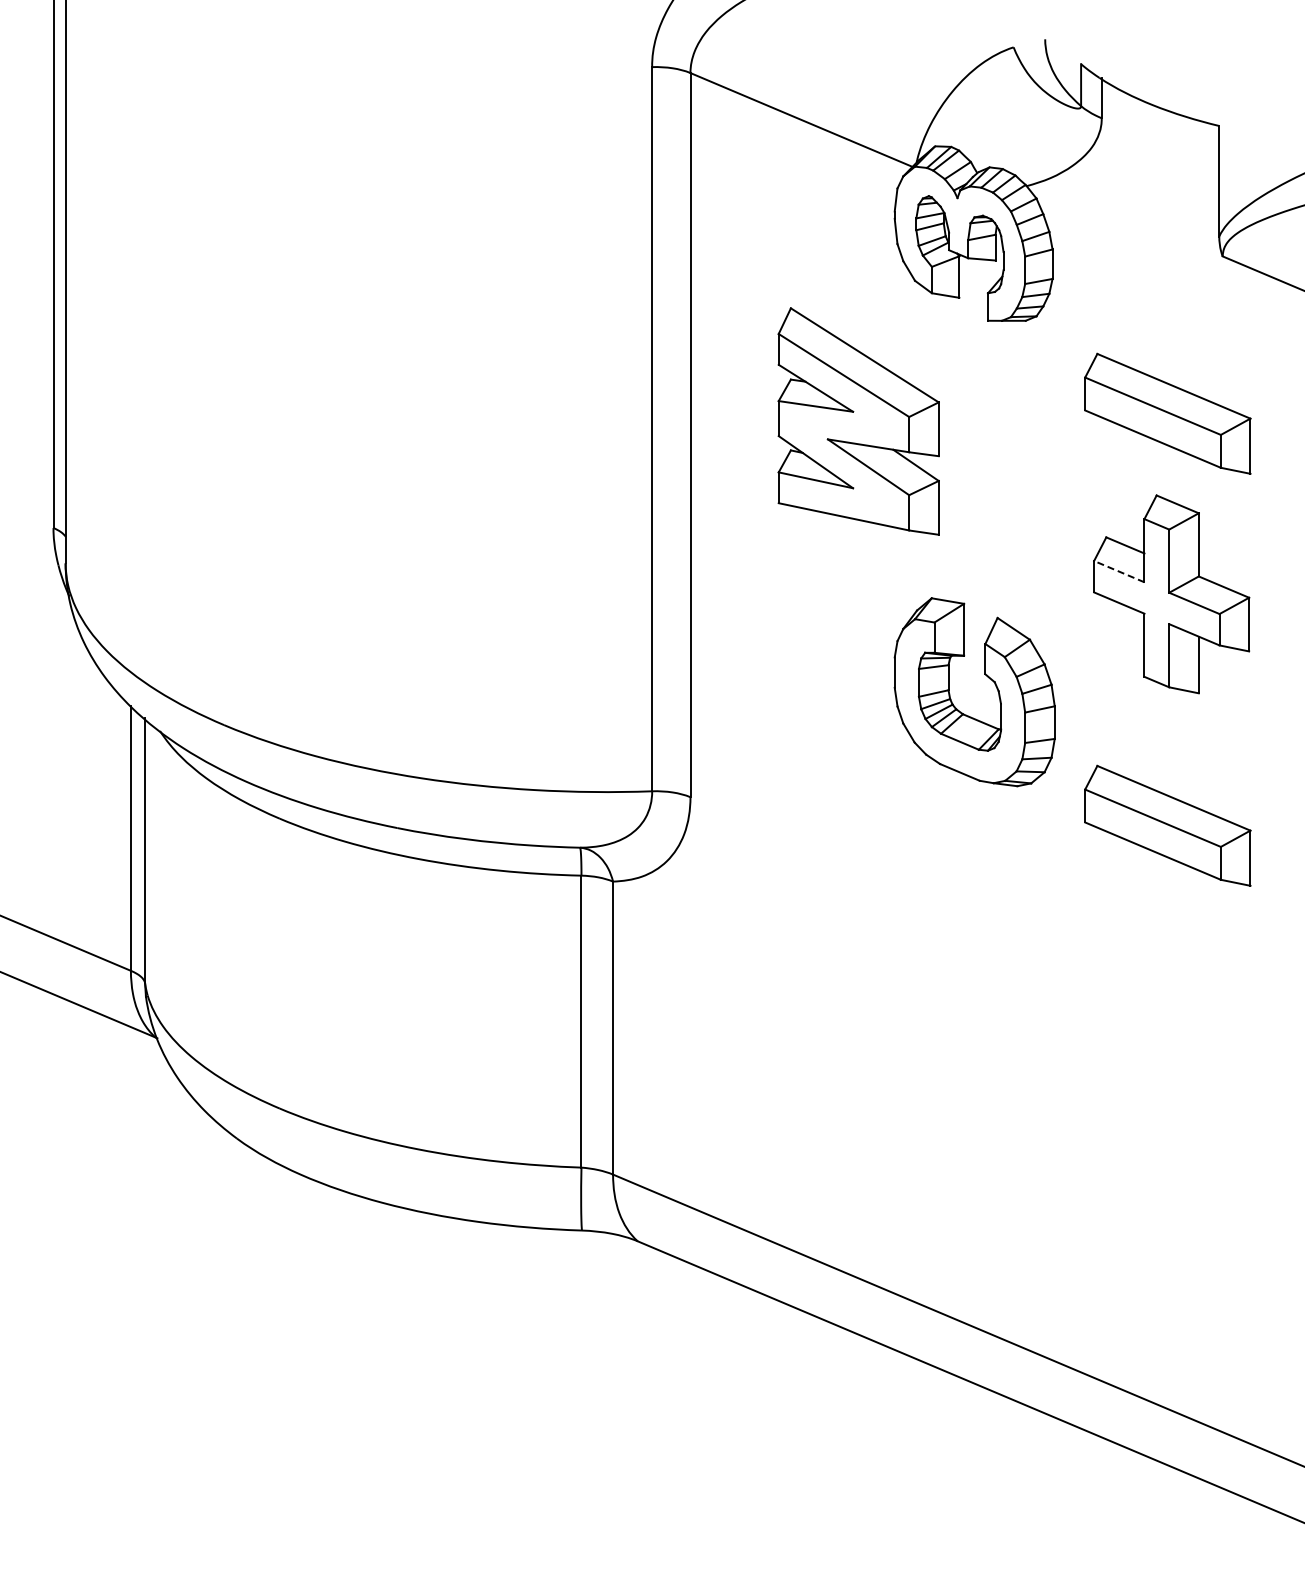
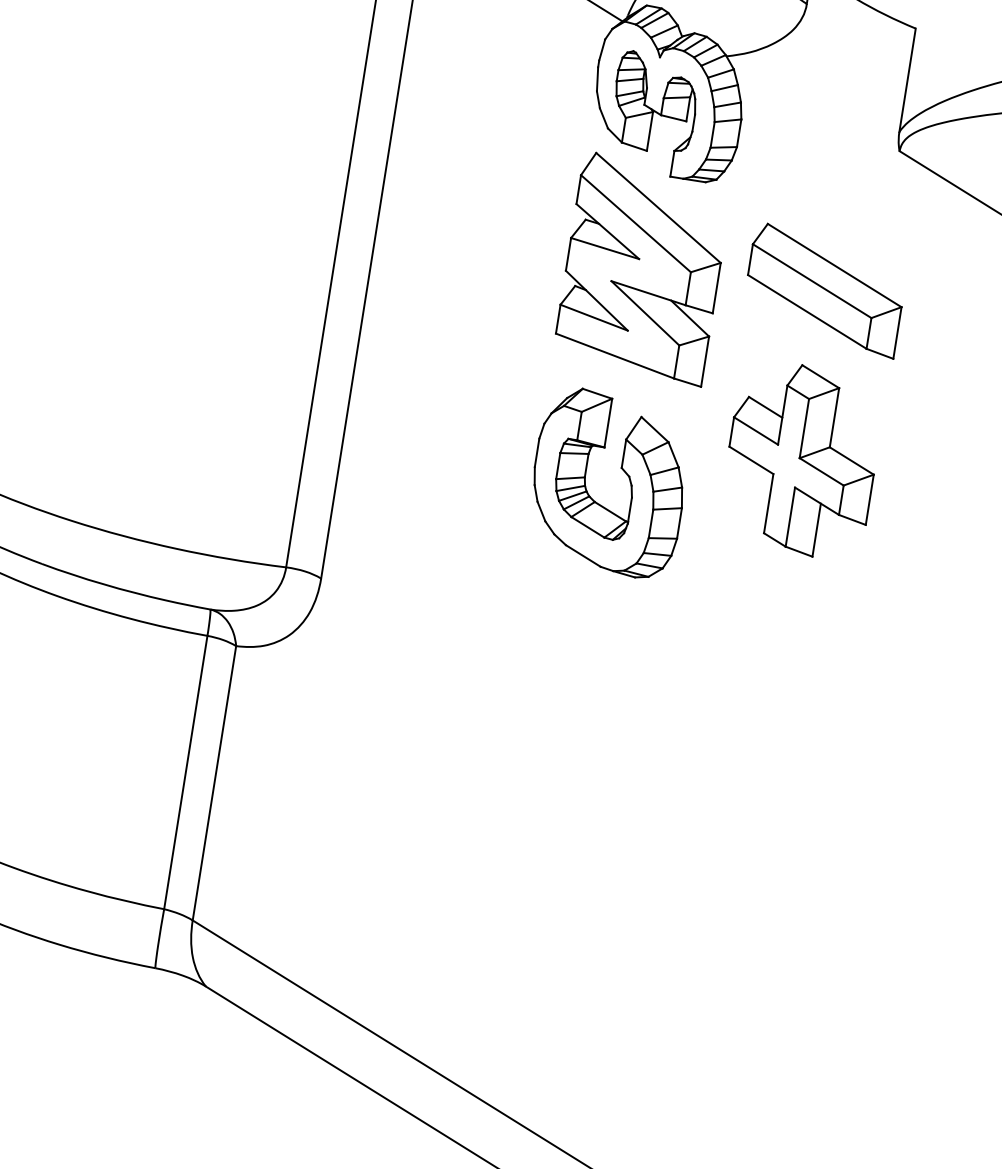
part: (858, 421) -> (642, 268), moved
line: (1118, 571) -> (755, 430), dashed -> solid
part: (988, 678) -> (624, 472), moved
part: (1167, 825) -> (763, 675), removed

